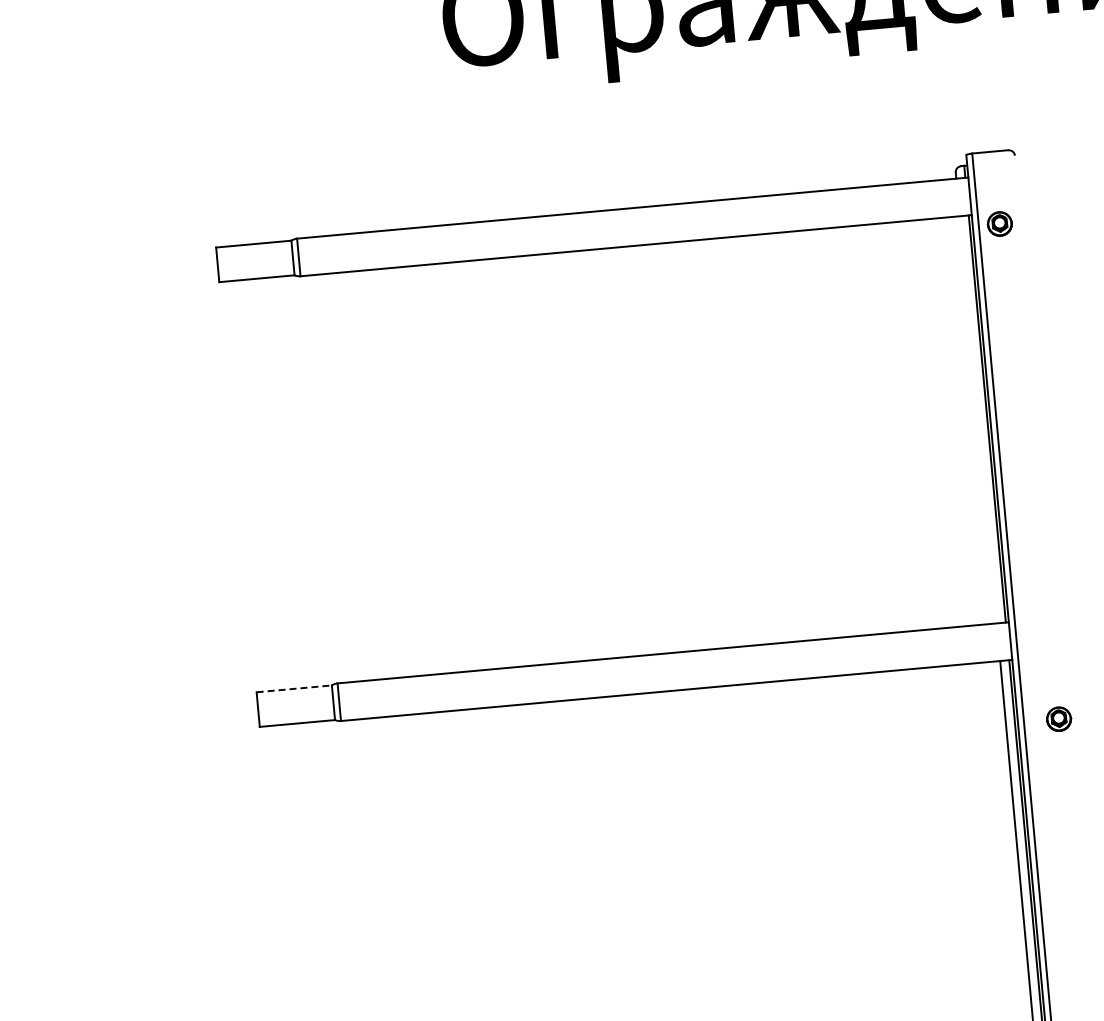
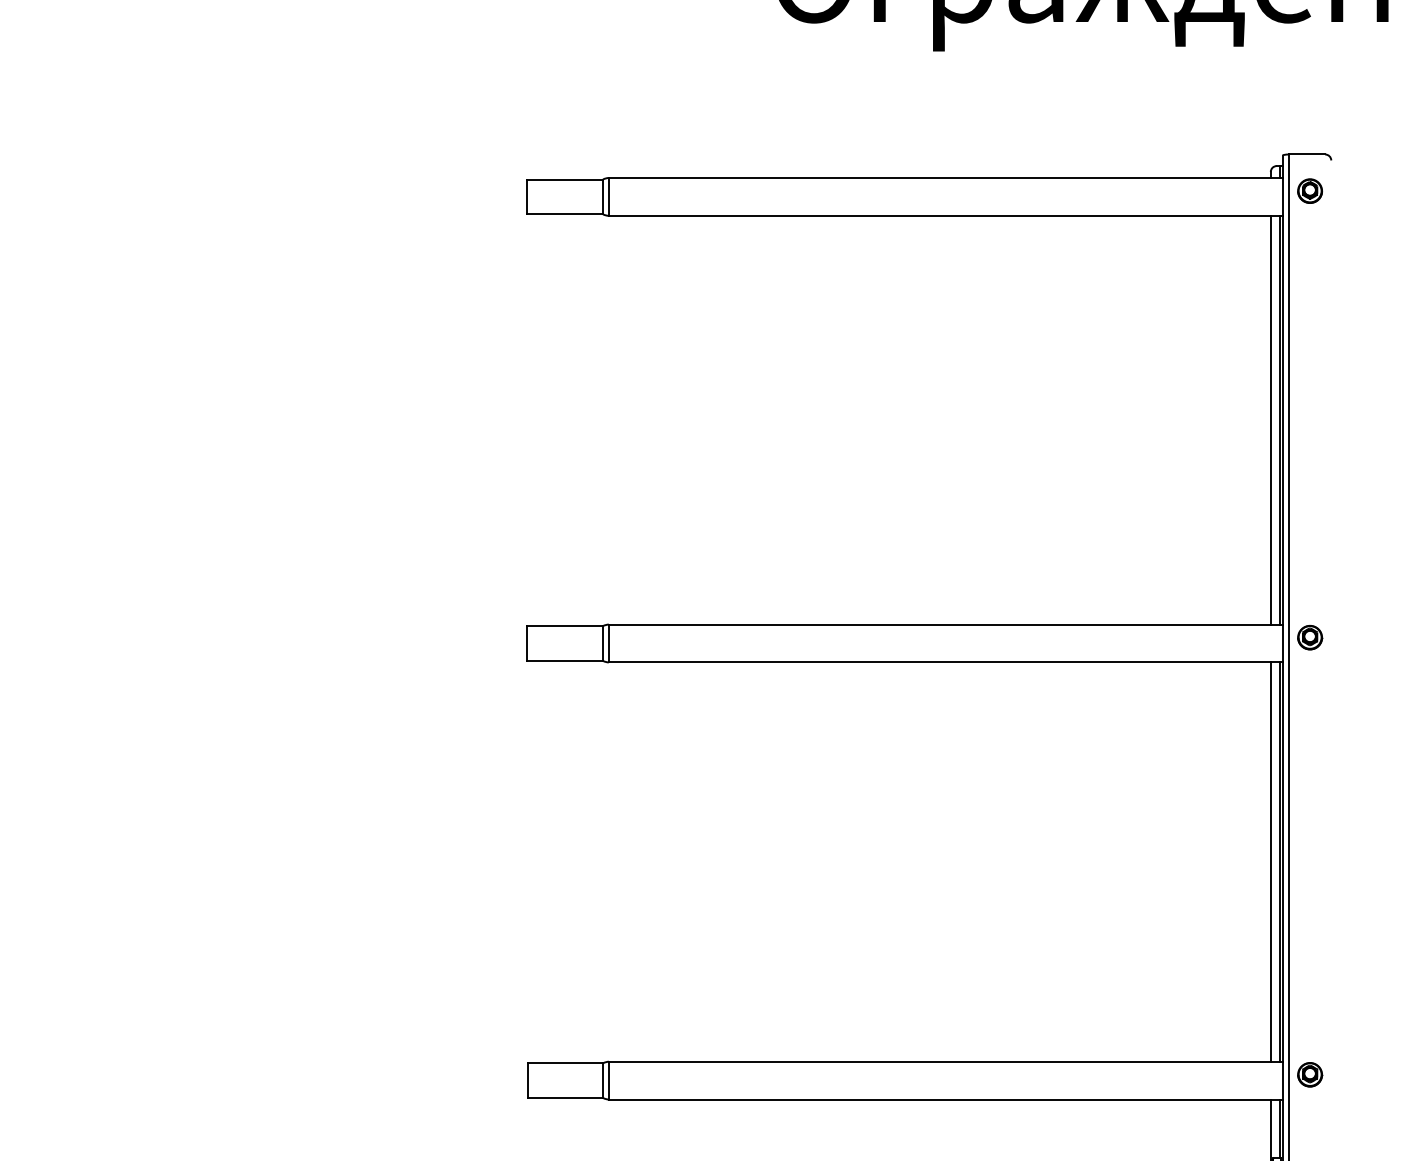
part: (999, 223) -> (1309, 190), moved
line: (977, 419) -> (1270, 419), added
line: (294, 689) -> (565, 626), dashed -> solid
part: (1059, 719) -> (1310, 637), moved

